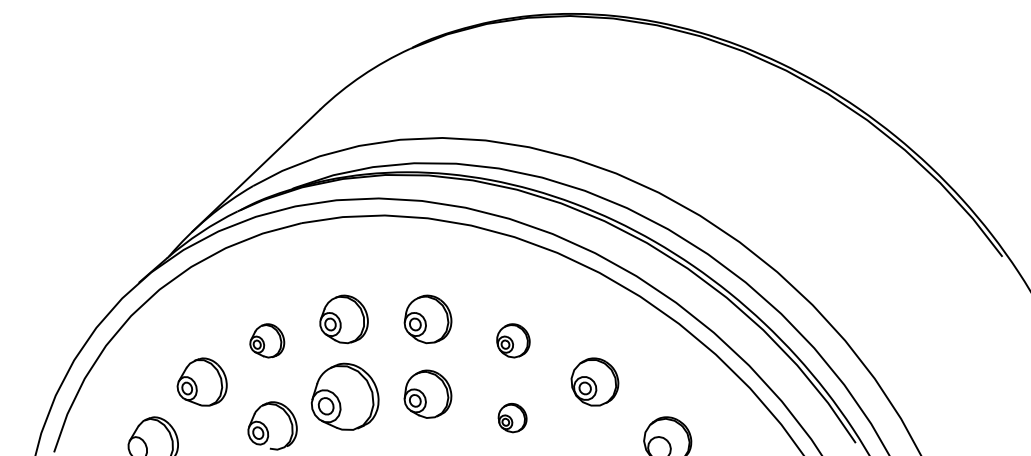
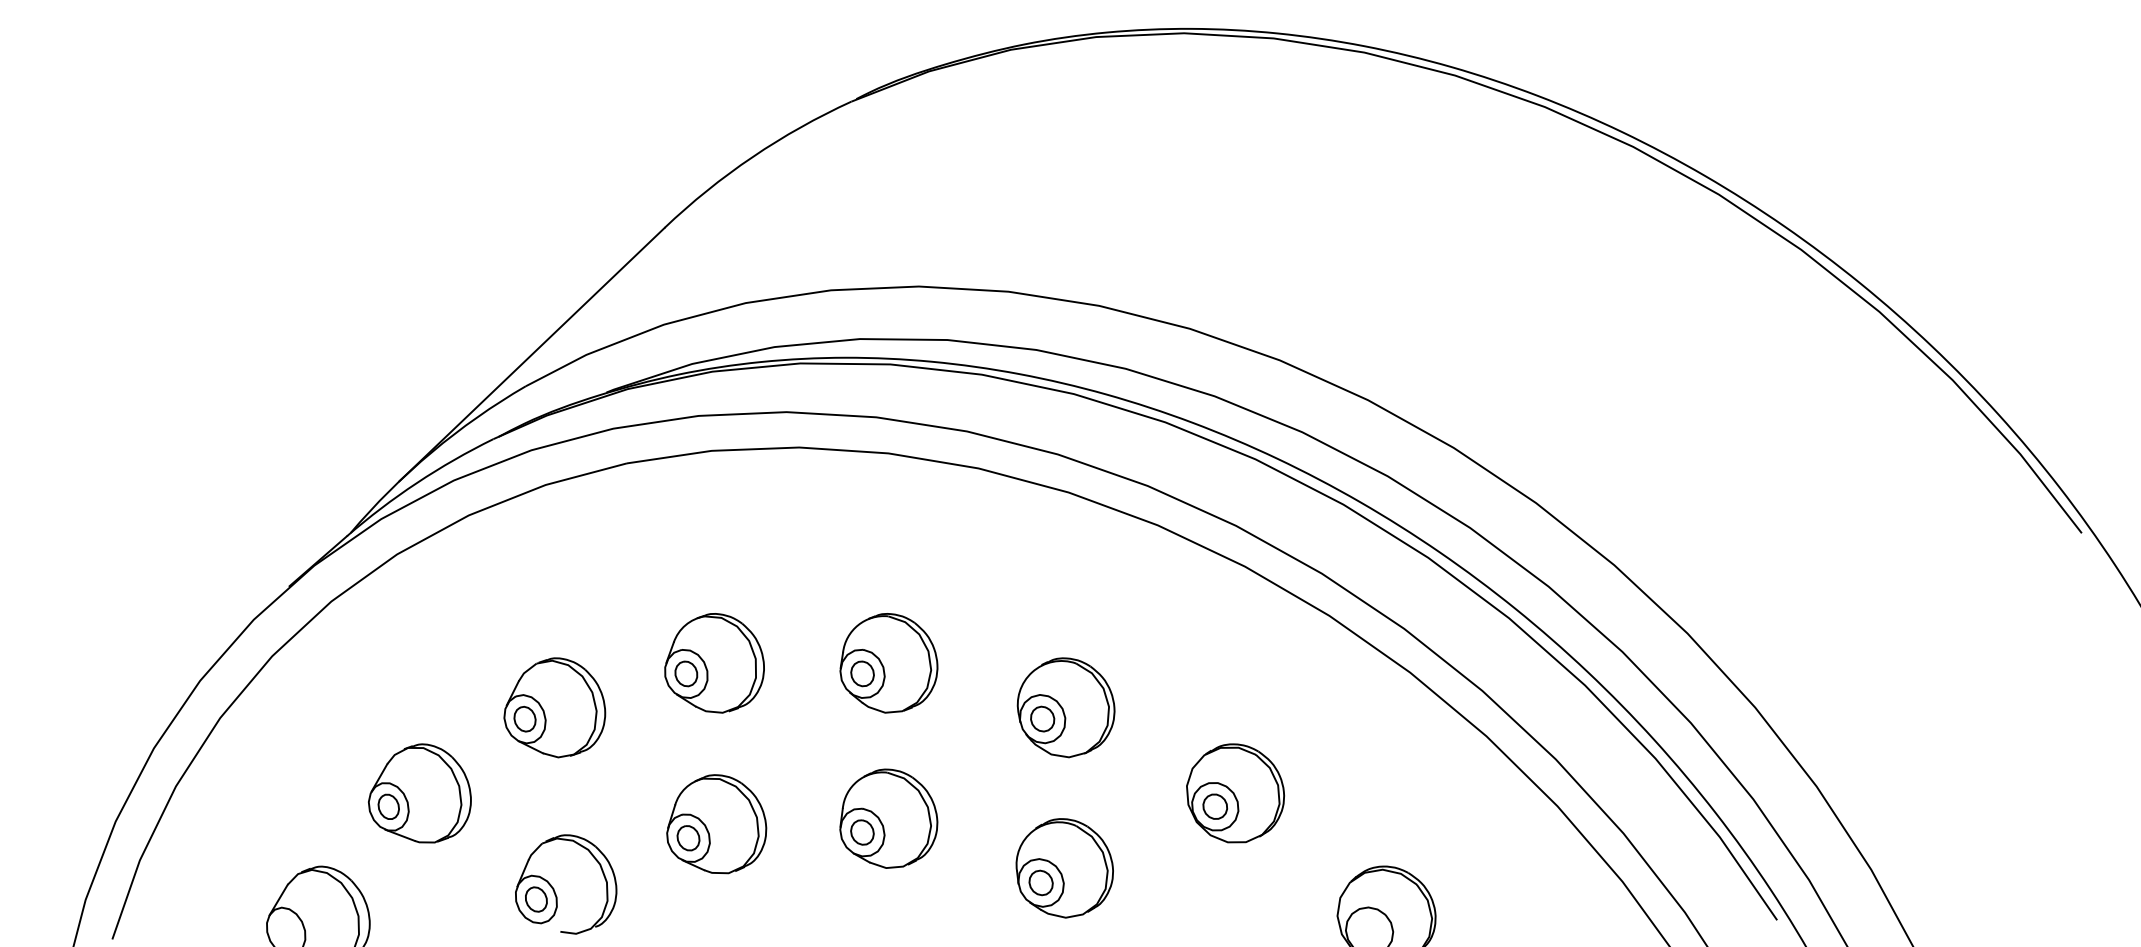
part: (267, 340) -> (555, 707), size x1.43
part: (513, 340) -> (1066, 707), size x1.43
part: (344, 396) -> (715, 823), size x0.71
part: (512, 417) -> (1064, 867), size x1.67

